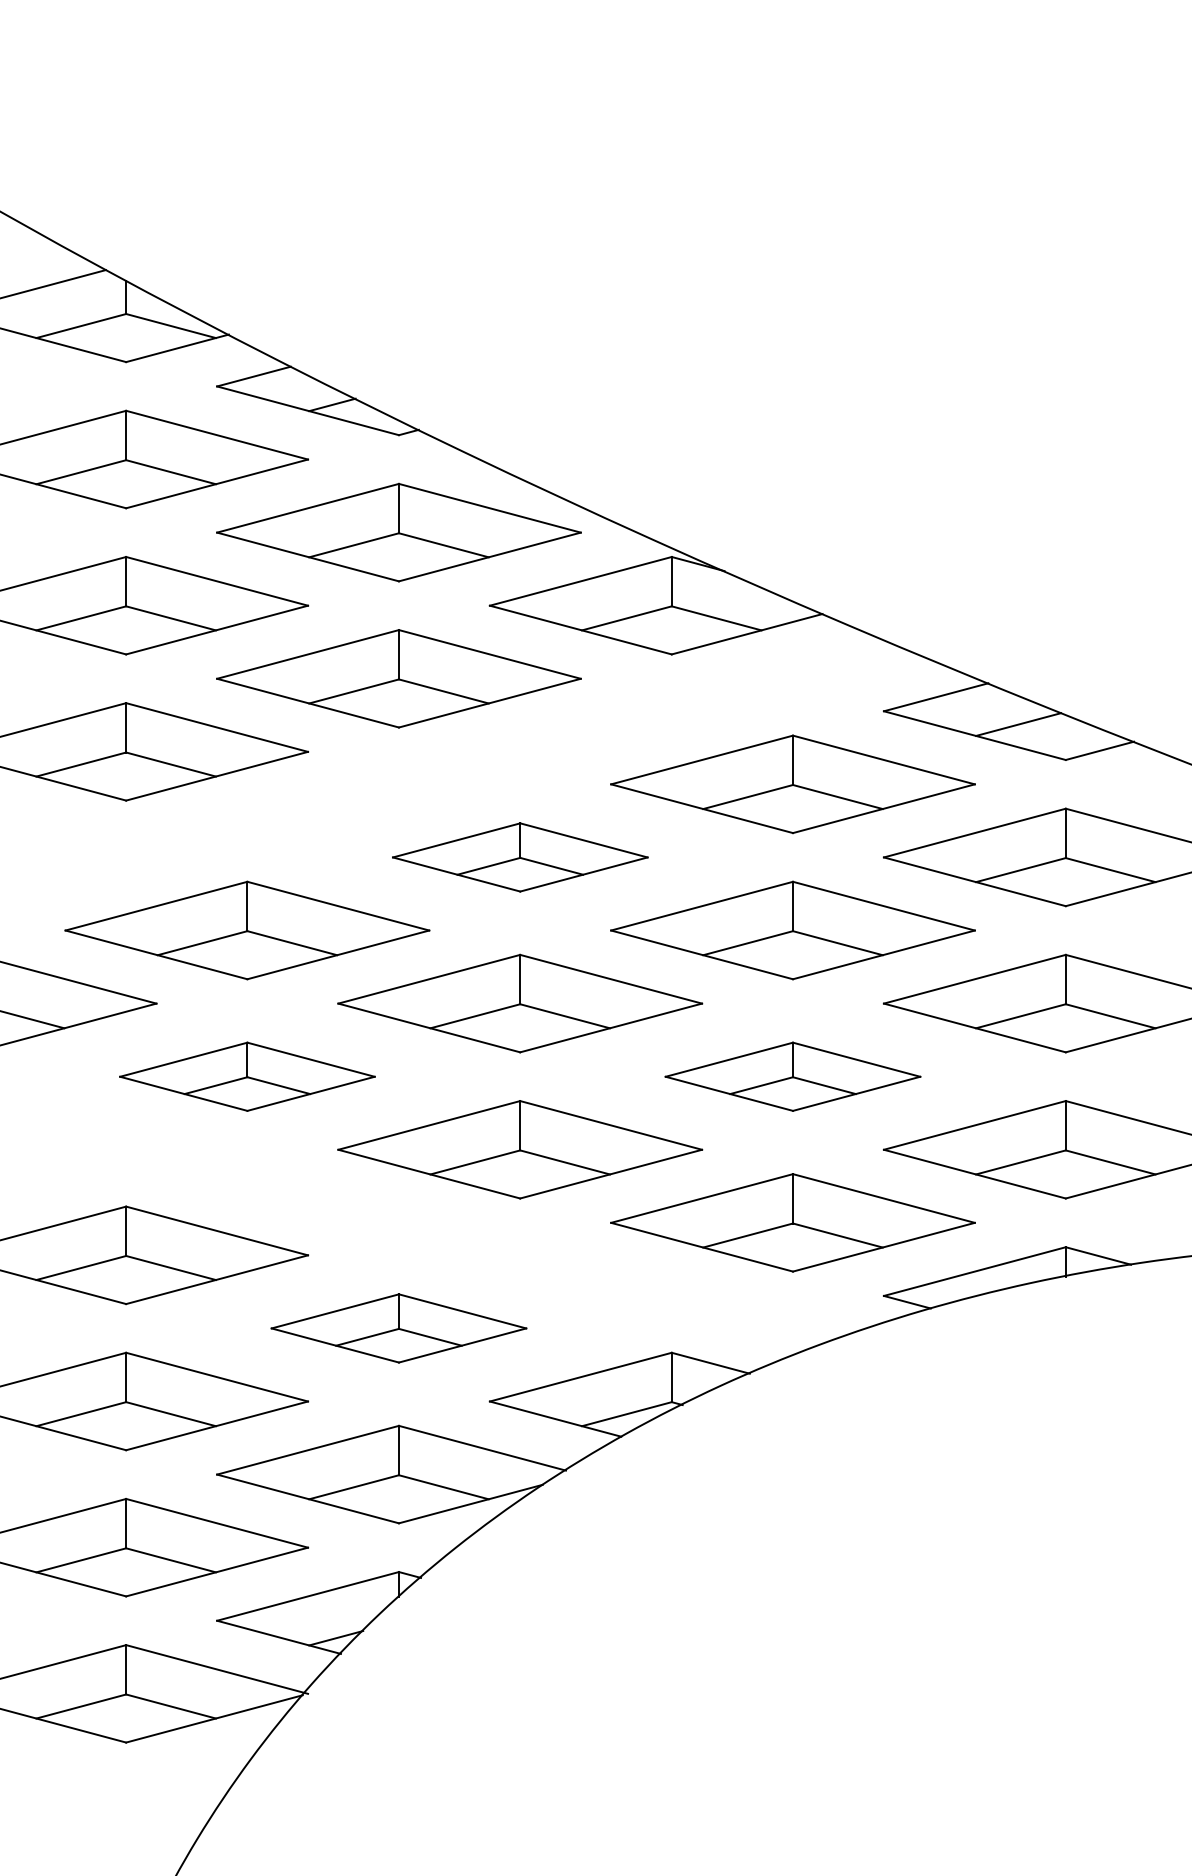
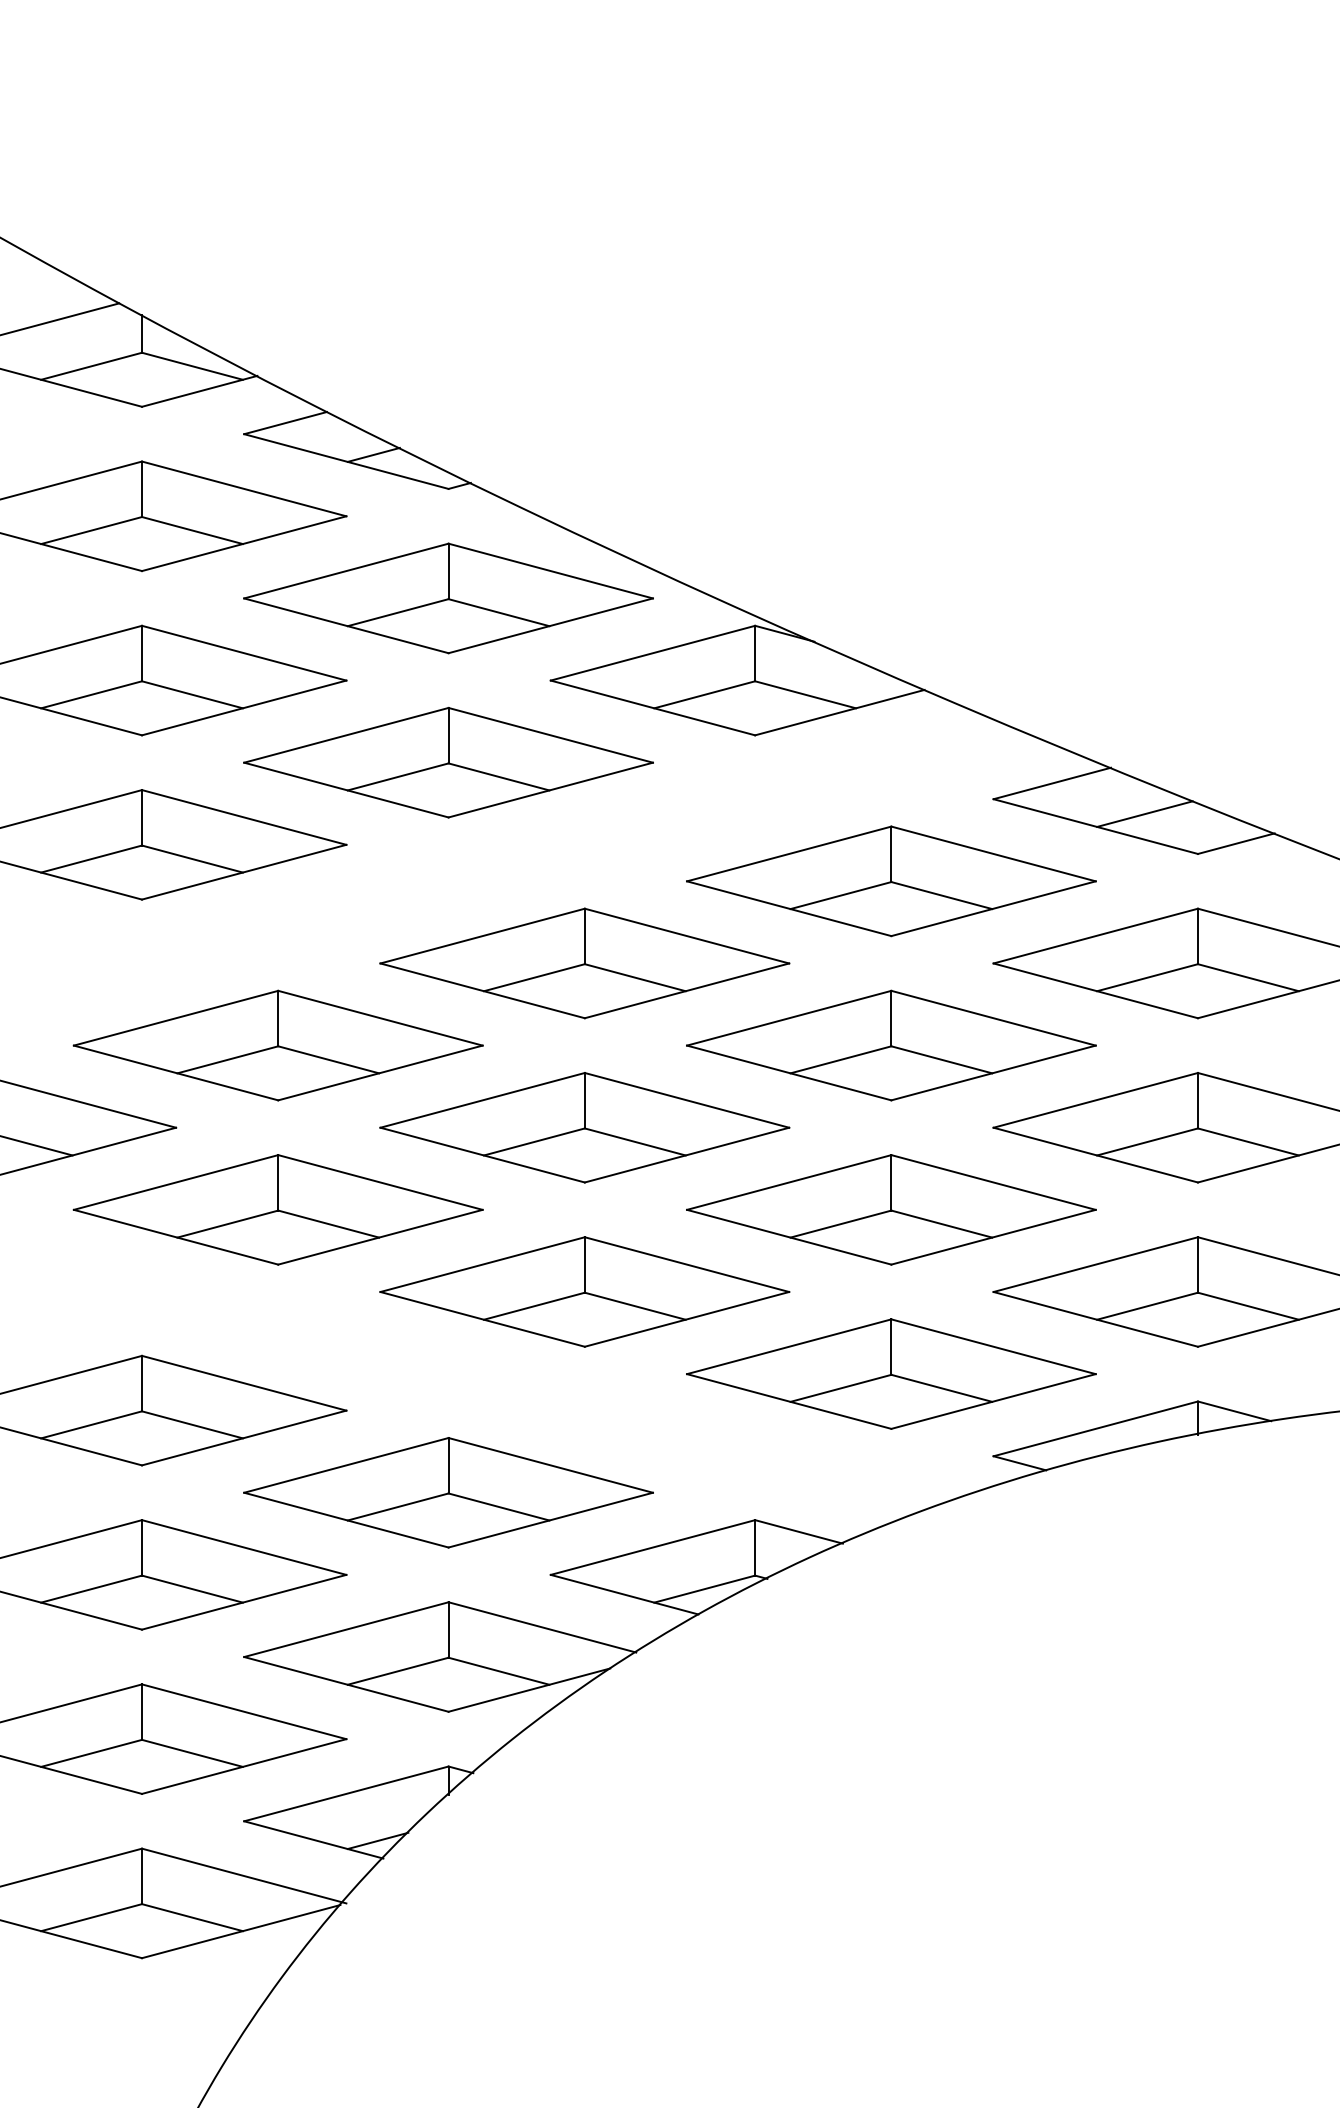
part: (520, 857) -> (585, 963), size x1.43
part: (247, 1076) -> (278, 1209), size x1.43
part: (792, 1076) -> (890, 1209), size x1.43
part: (398, 1328) -> (448, 1492), size x1.43

